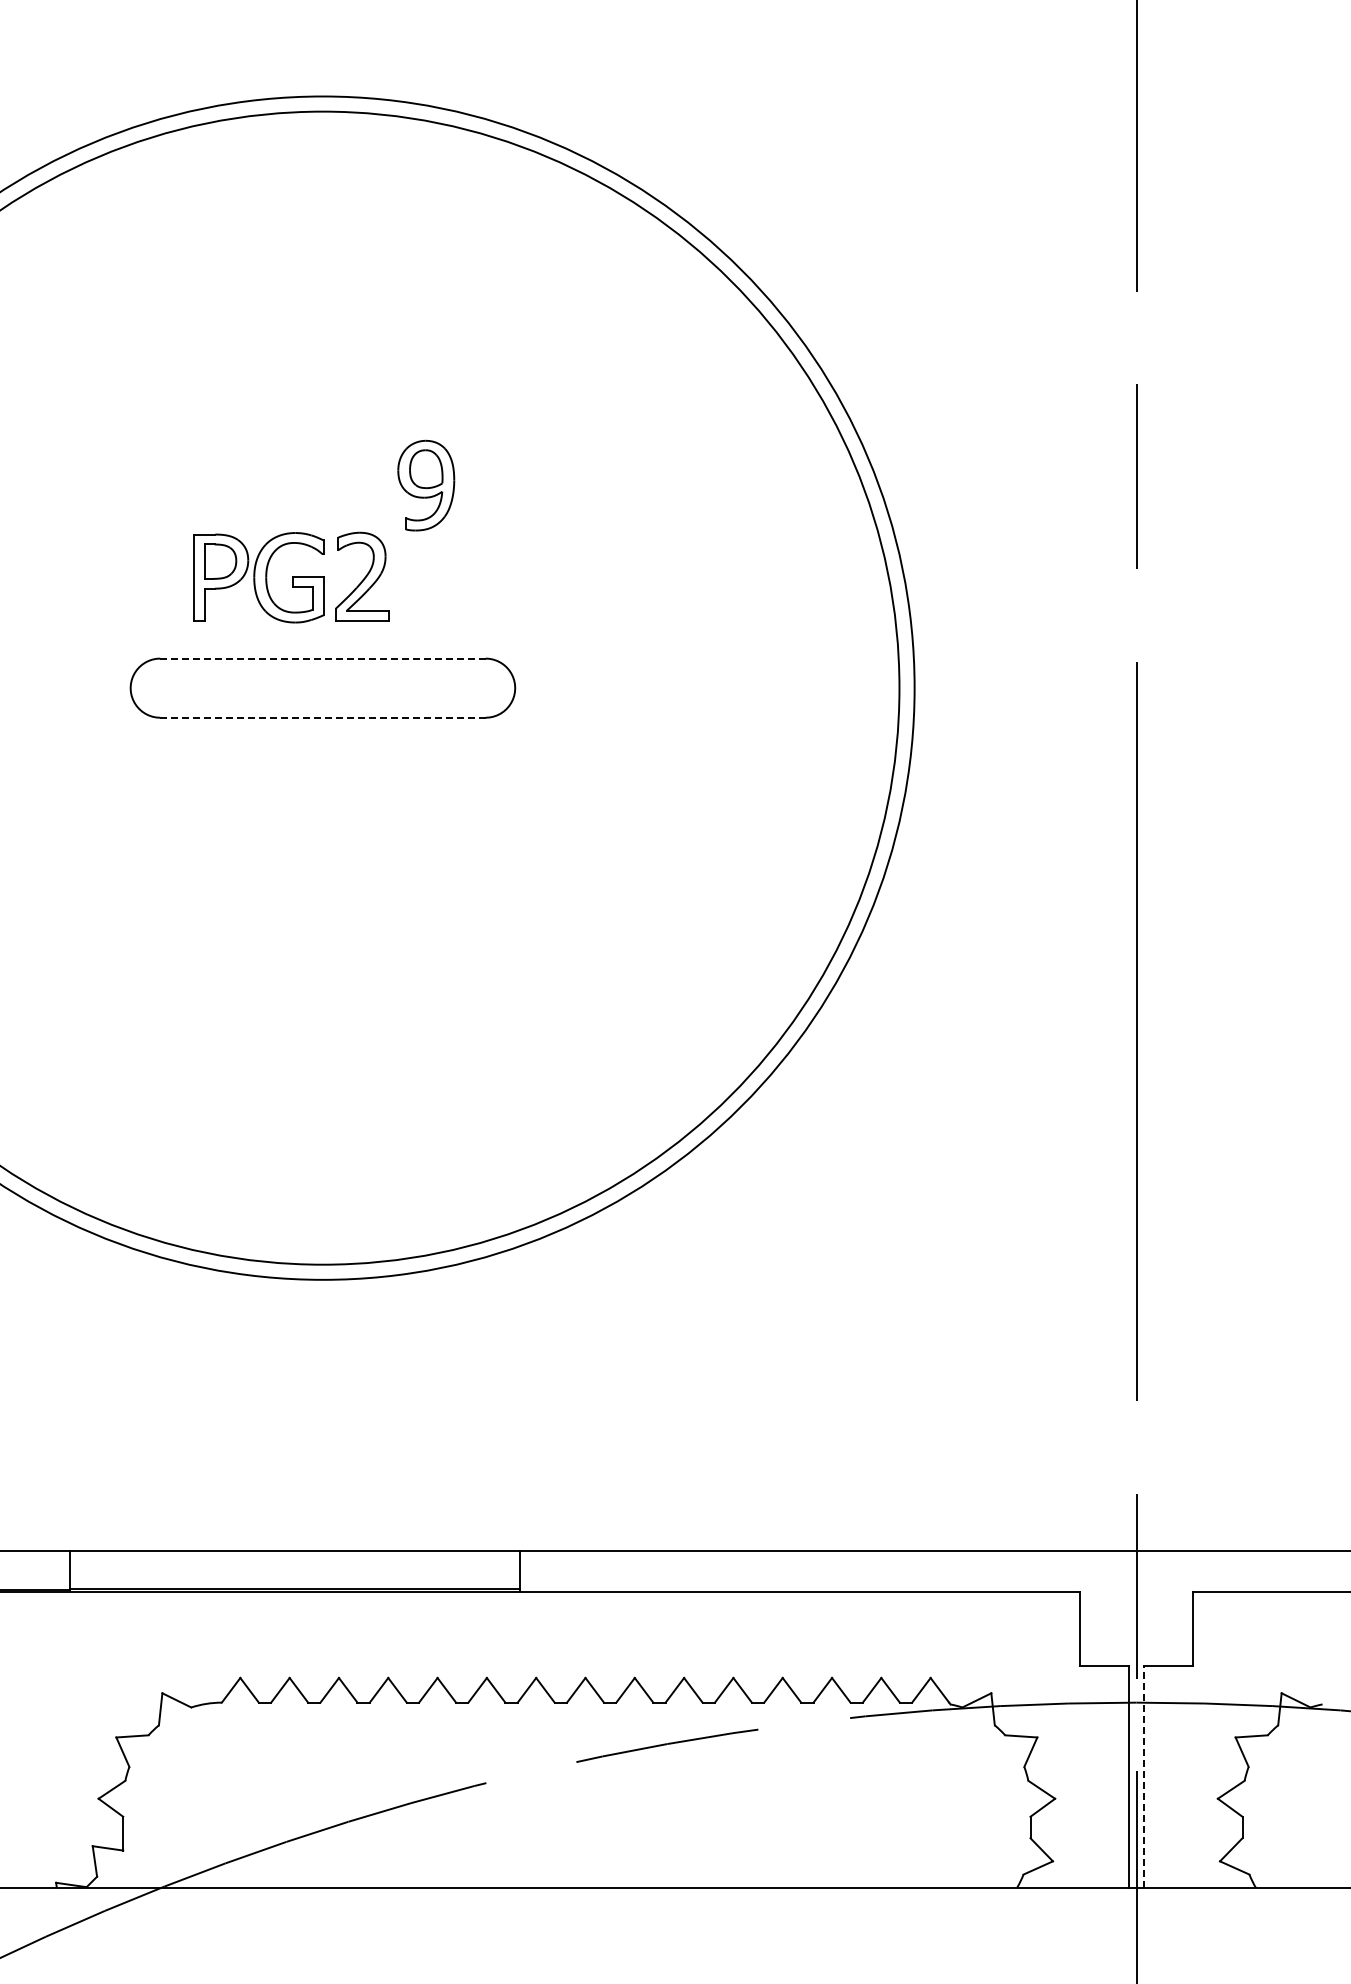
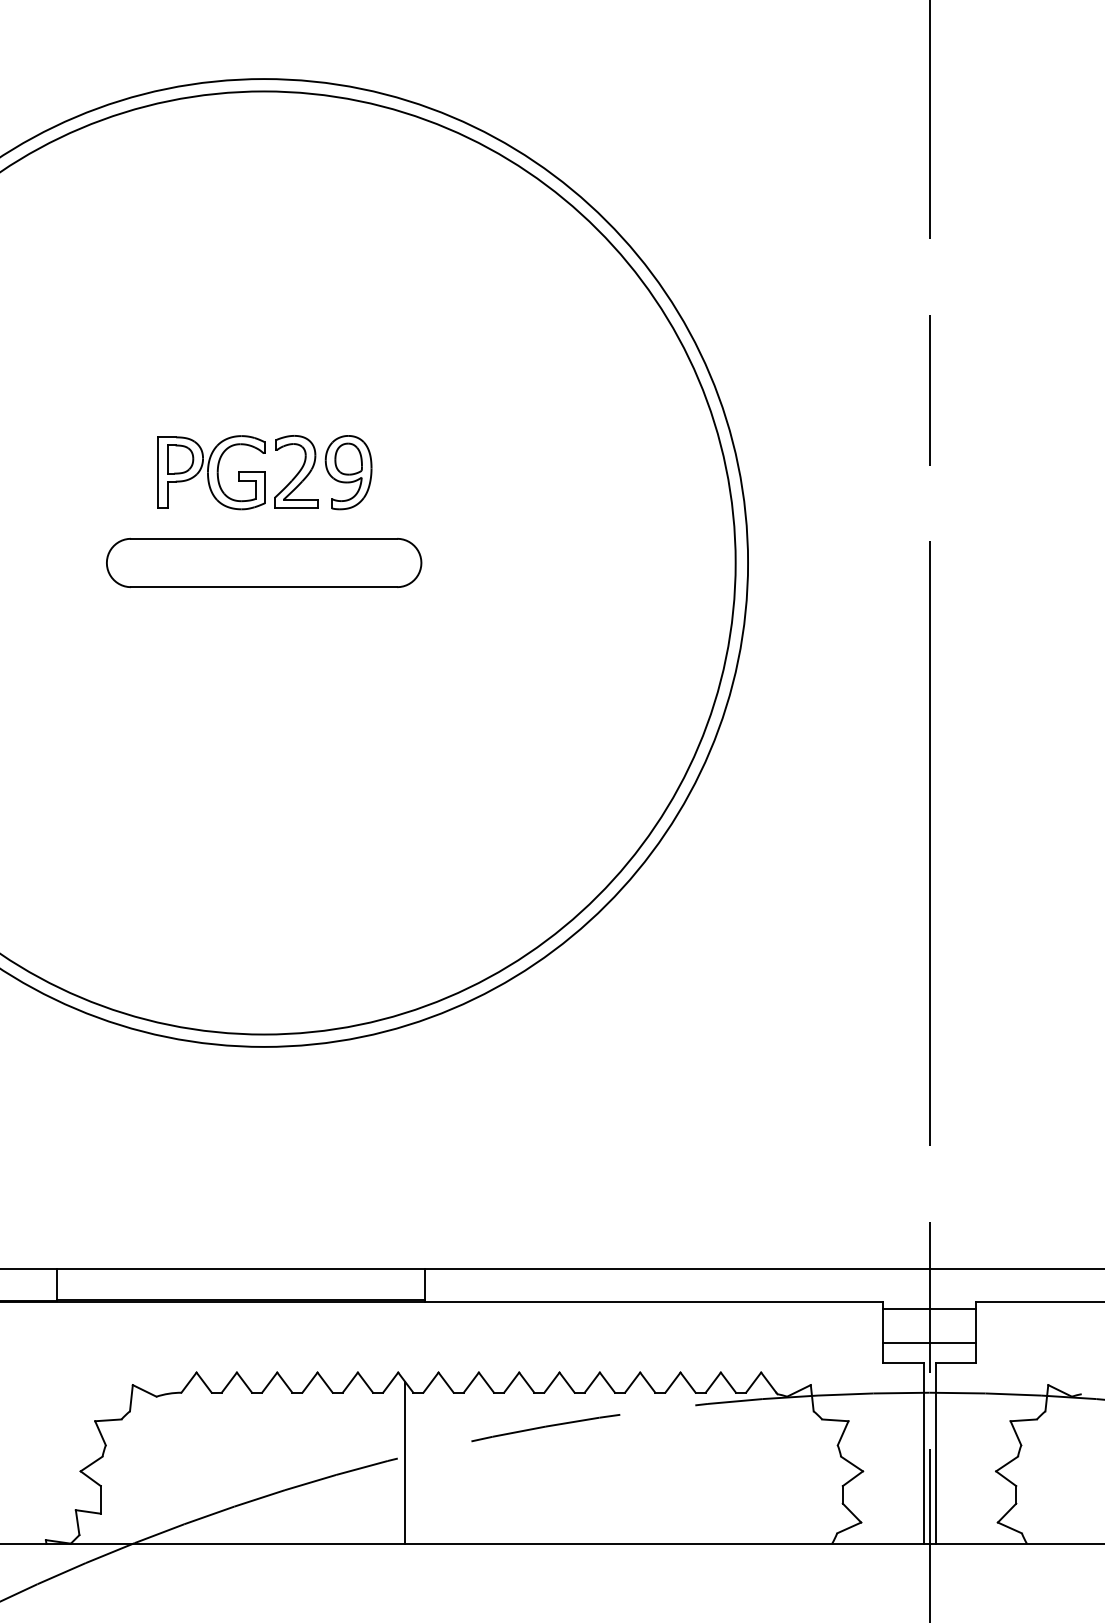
part: (426, 485) -> (348, 472), moved
line: (322, 658) -> (263, 538), dashed -> solid
line: (322, 717) -> (263, 586), dashed -> solid
line: (1136, 1600) -> (929, 1309), added
line: (1136, 1642) -> (929, 1343), added
line: (1143, 1776) -> (935, 1453), dashed -> solid
line: (495, 1788) -> (405, 1462), added

